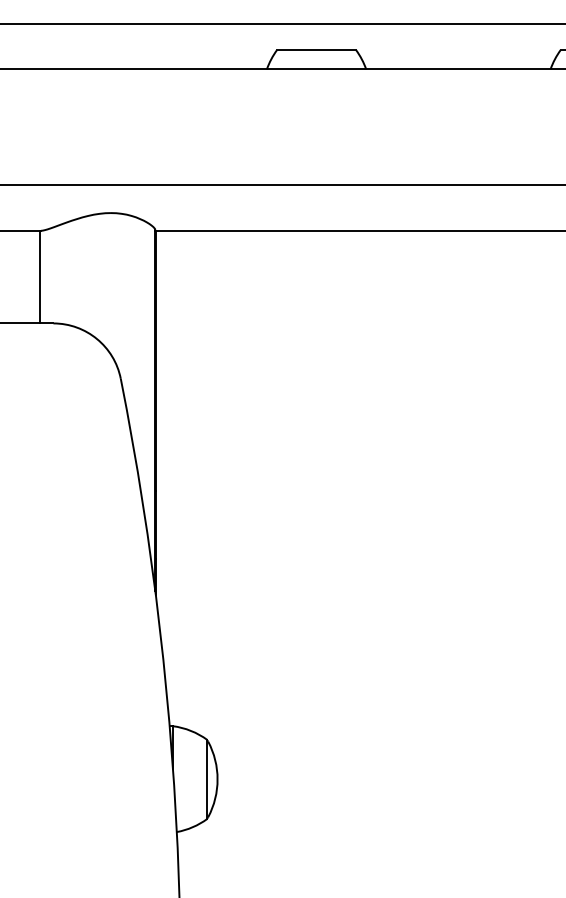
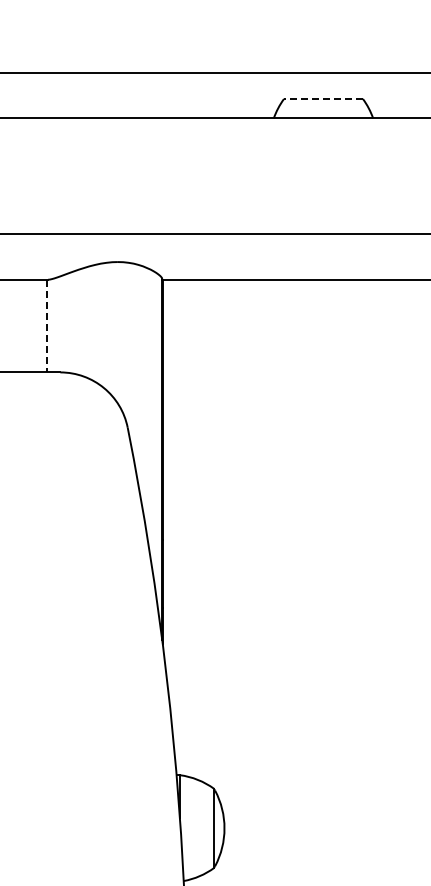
line: (316, 50) -> (323, 99), solid -> dashed
line: (39, 277) -> (46, 326), solid -> dashed

